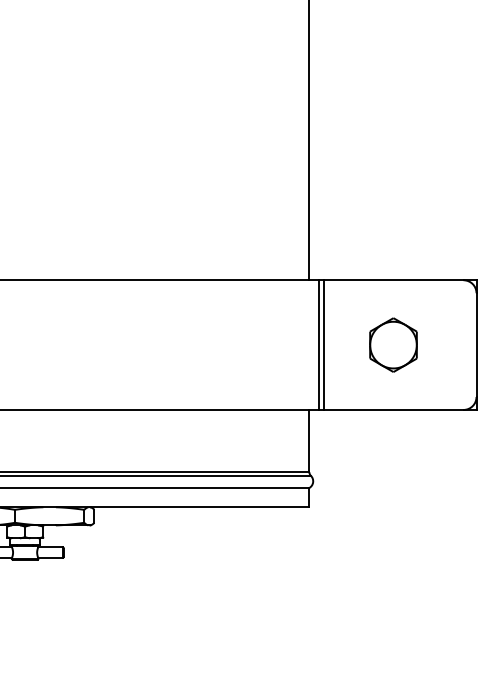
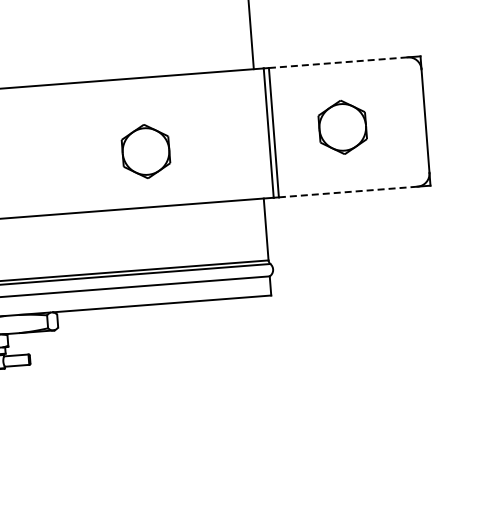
line: (394, 280) -> (338, 62), solid -> dashed
part: (195, 353) -> (145, 150), added
line: (394, 409) -> (348, 191), solid -> dashed

